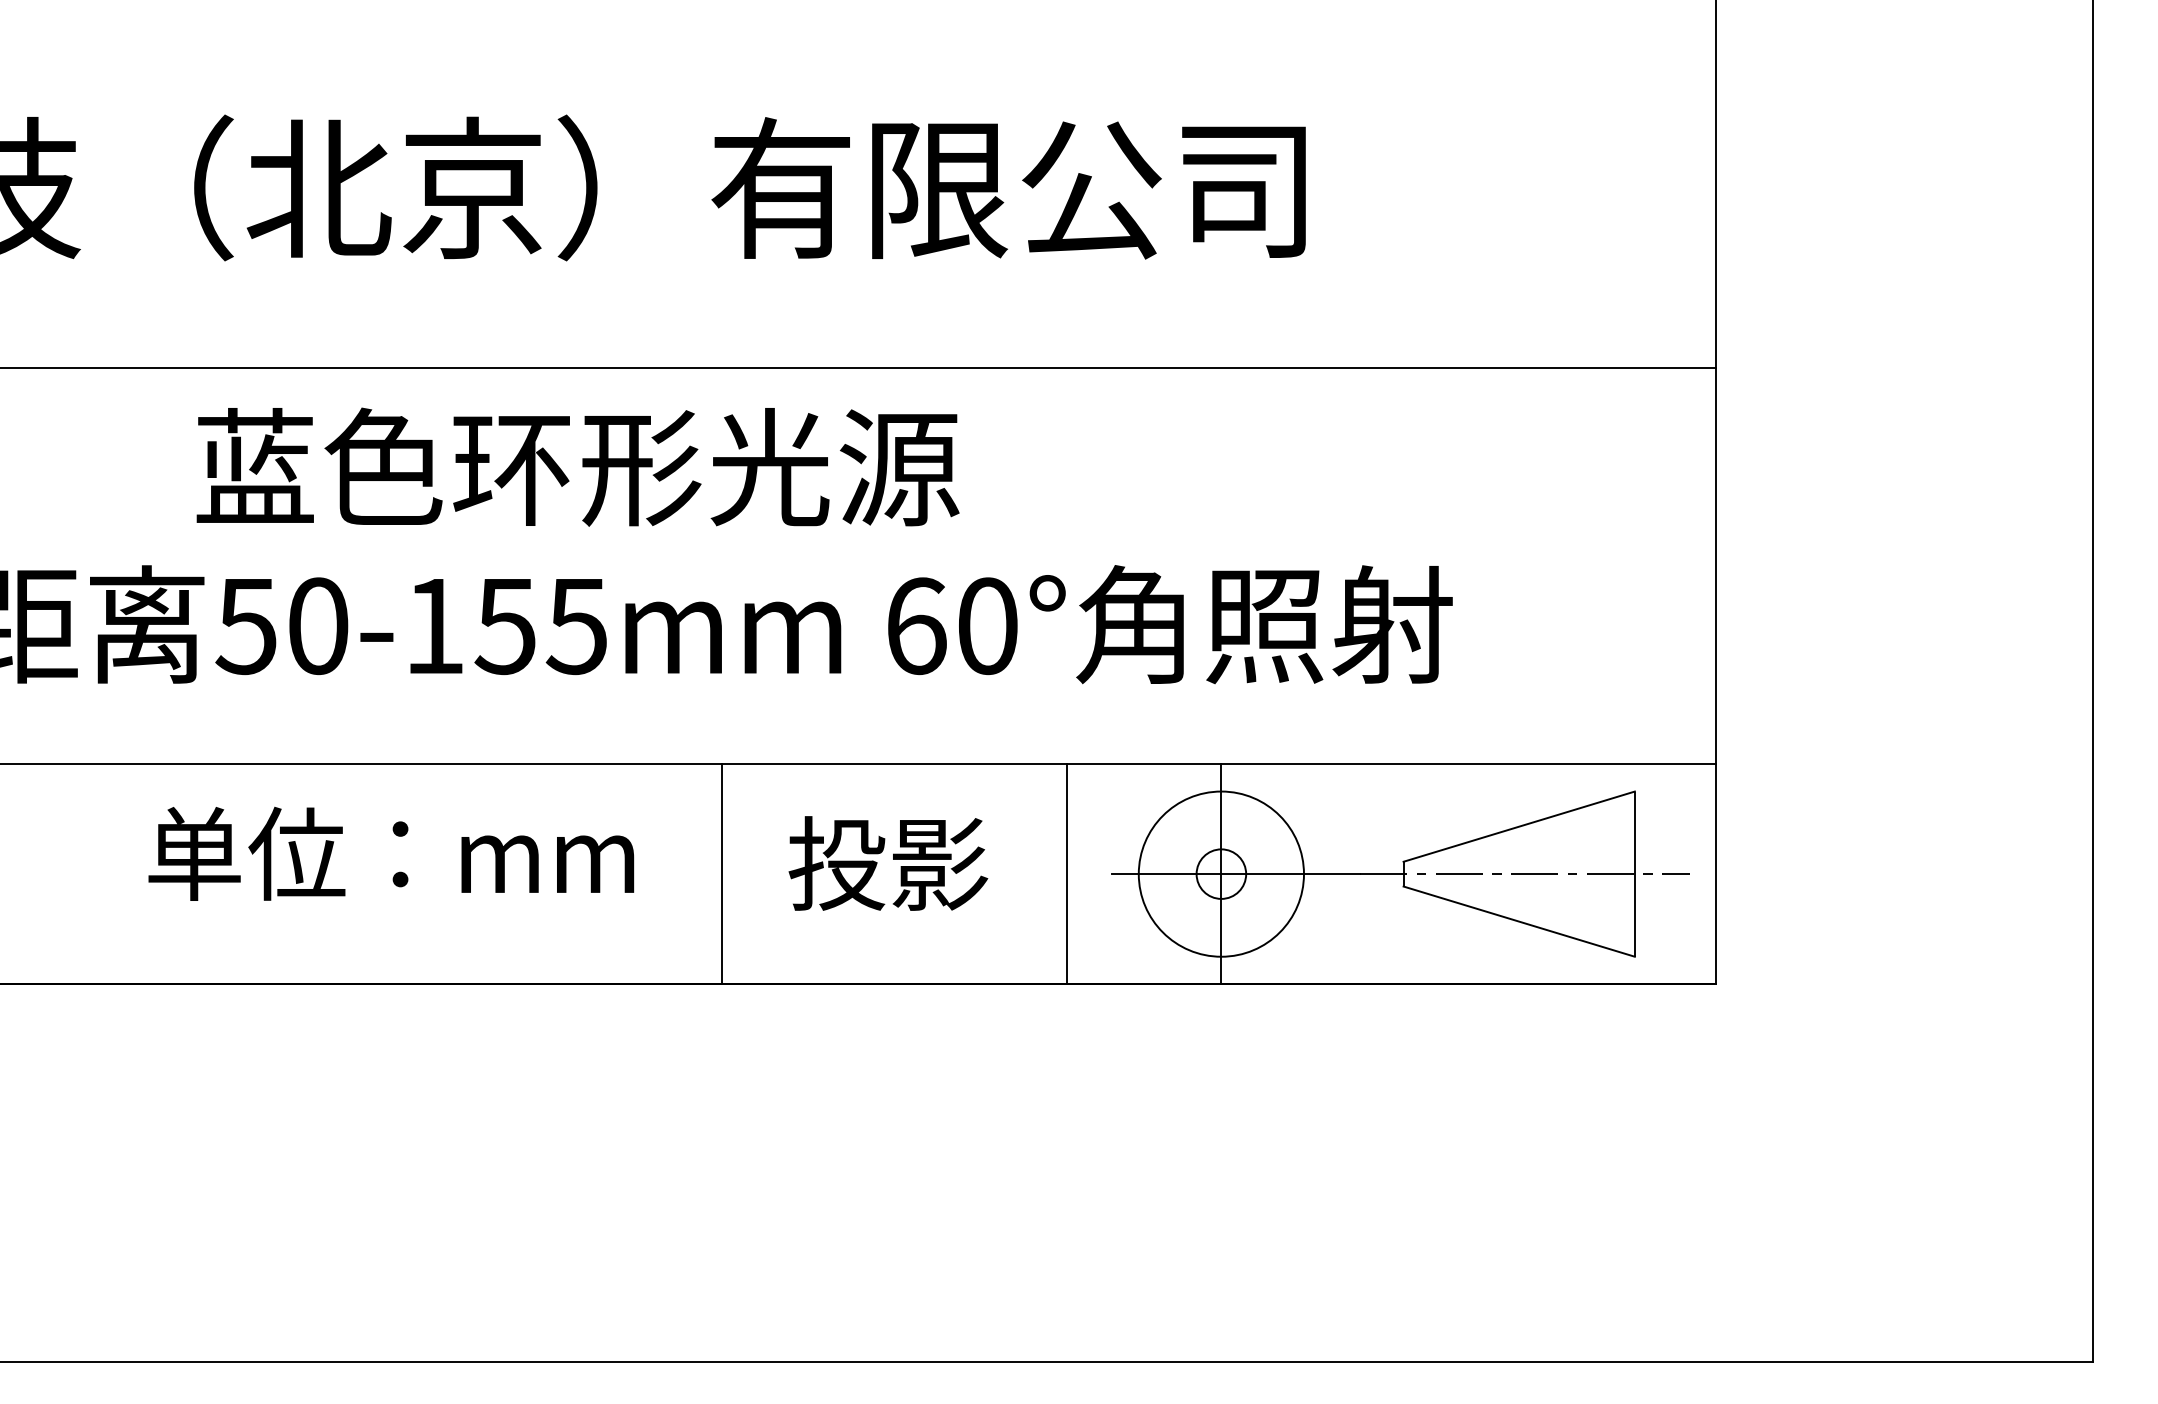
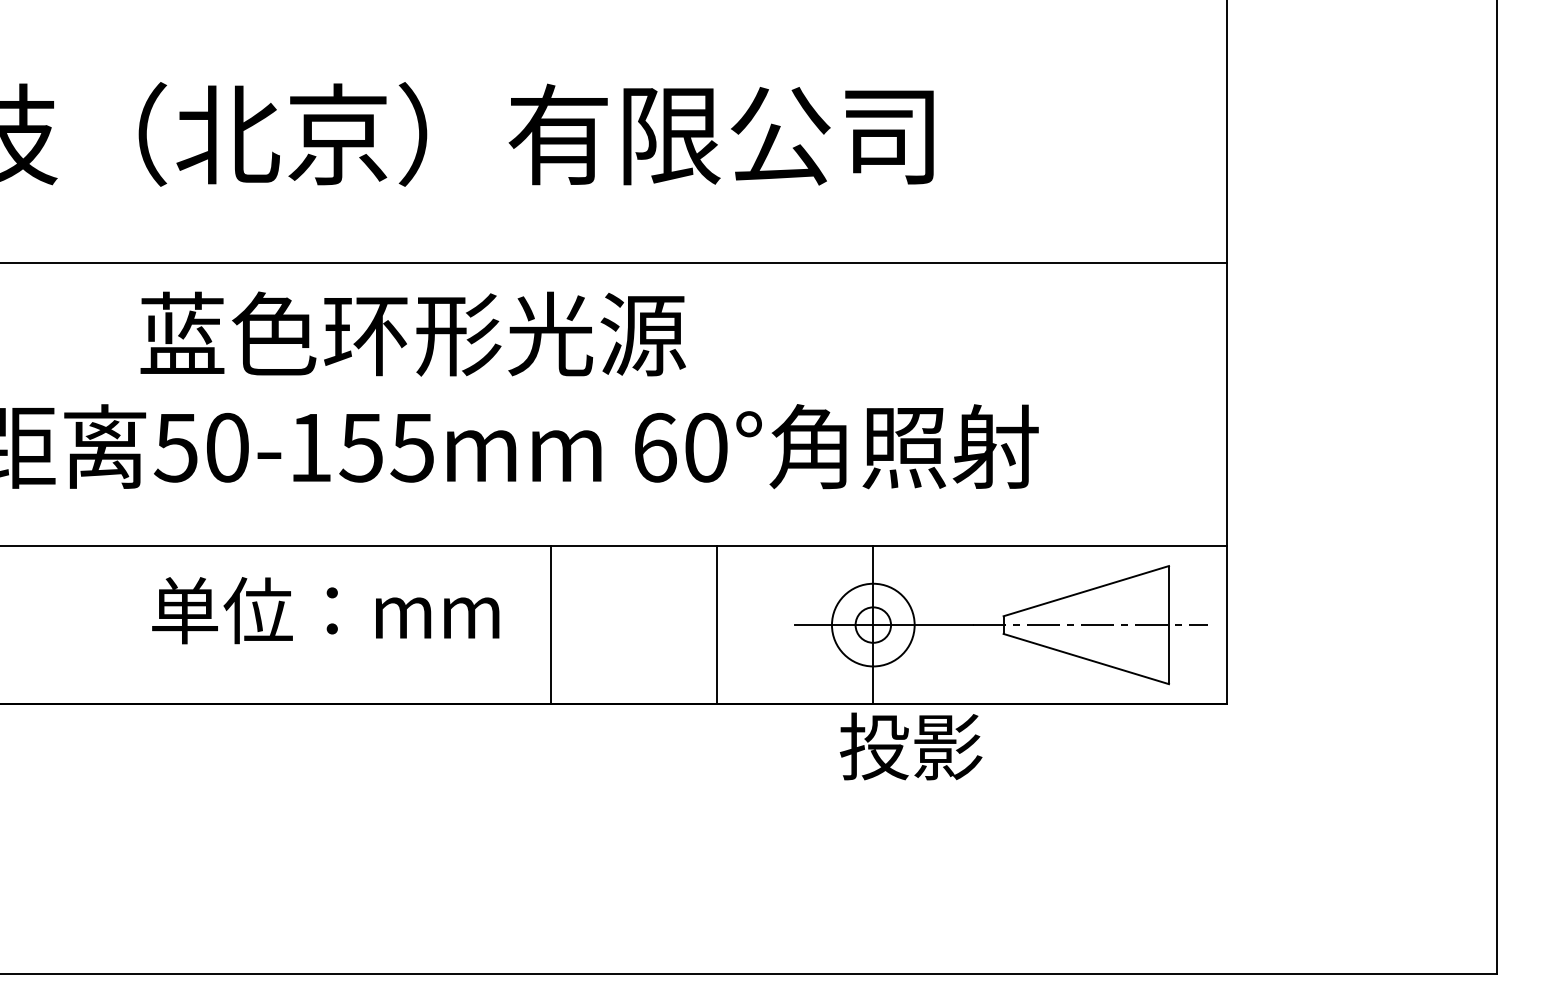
text: (390, 853) -> (325, 610), moved
text: (888, 863) -> (911, 746), moved
line: (722, 873) -> (551, 624), moved
line: (1066, 873) -> (716, 624), moved
circle: (1221, 874) -> (873, 625), size x0.7

